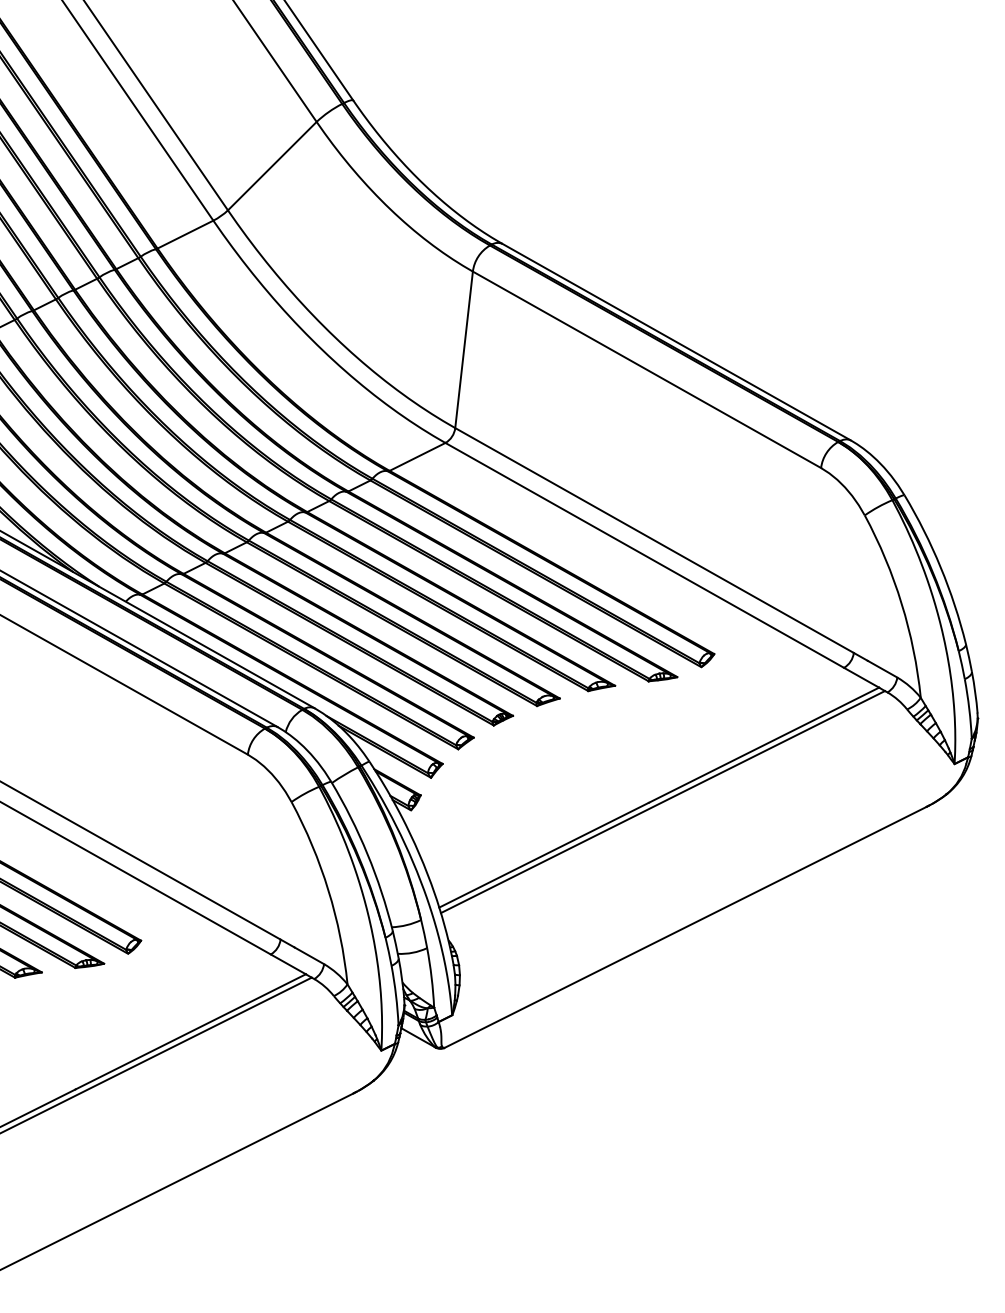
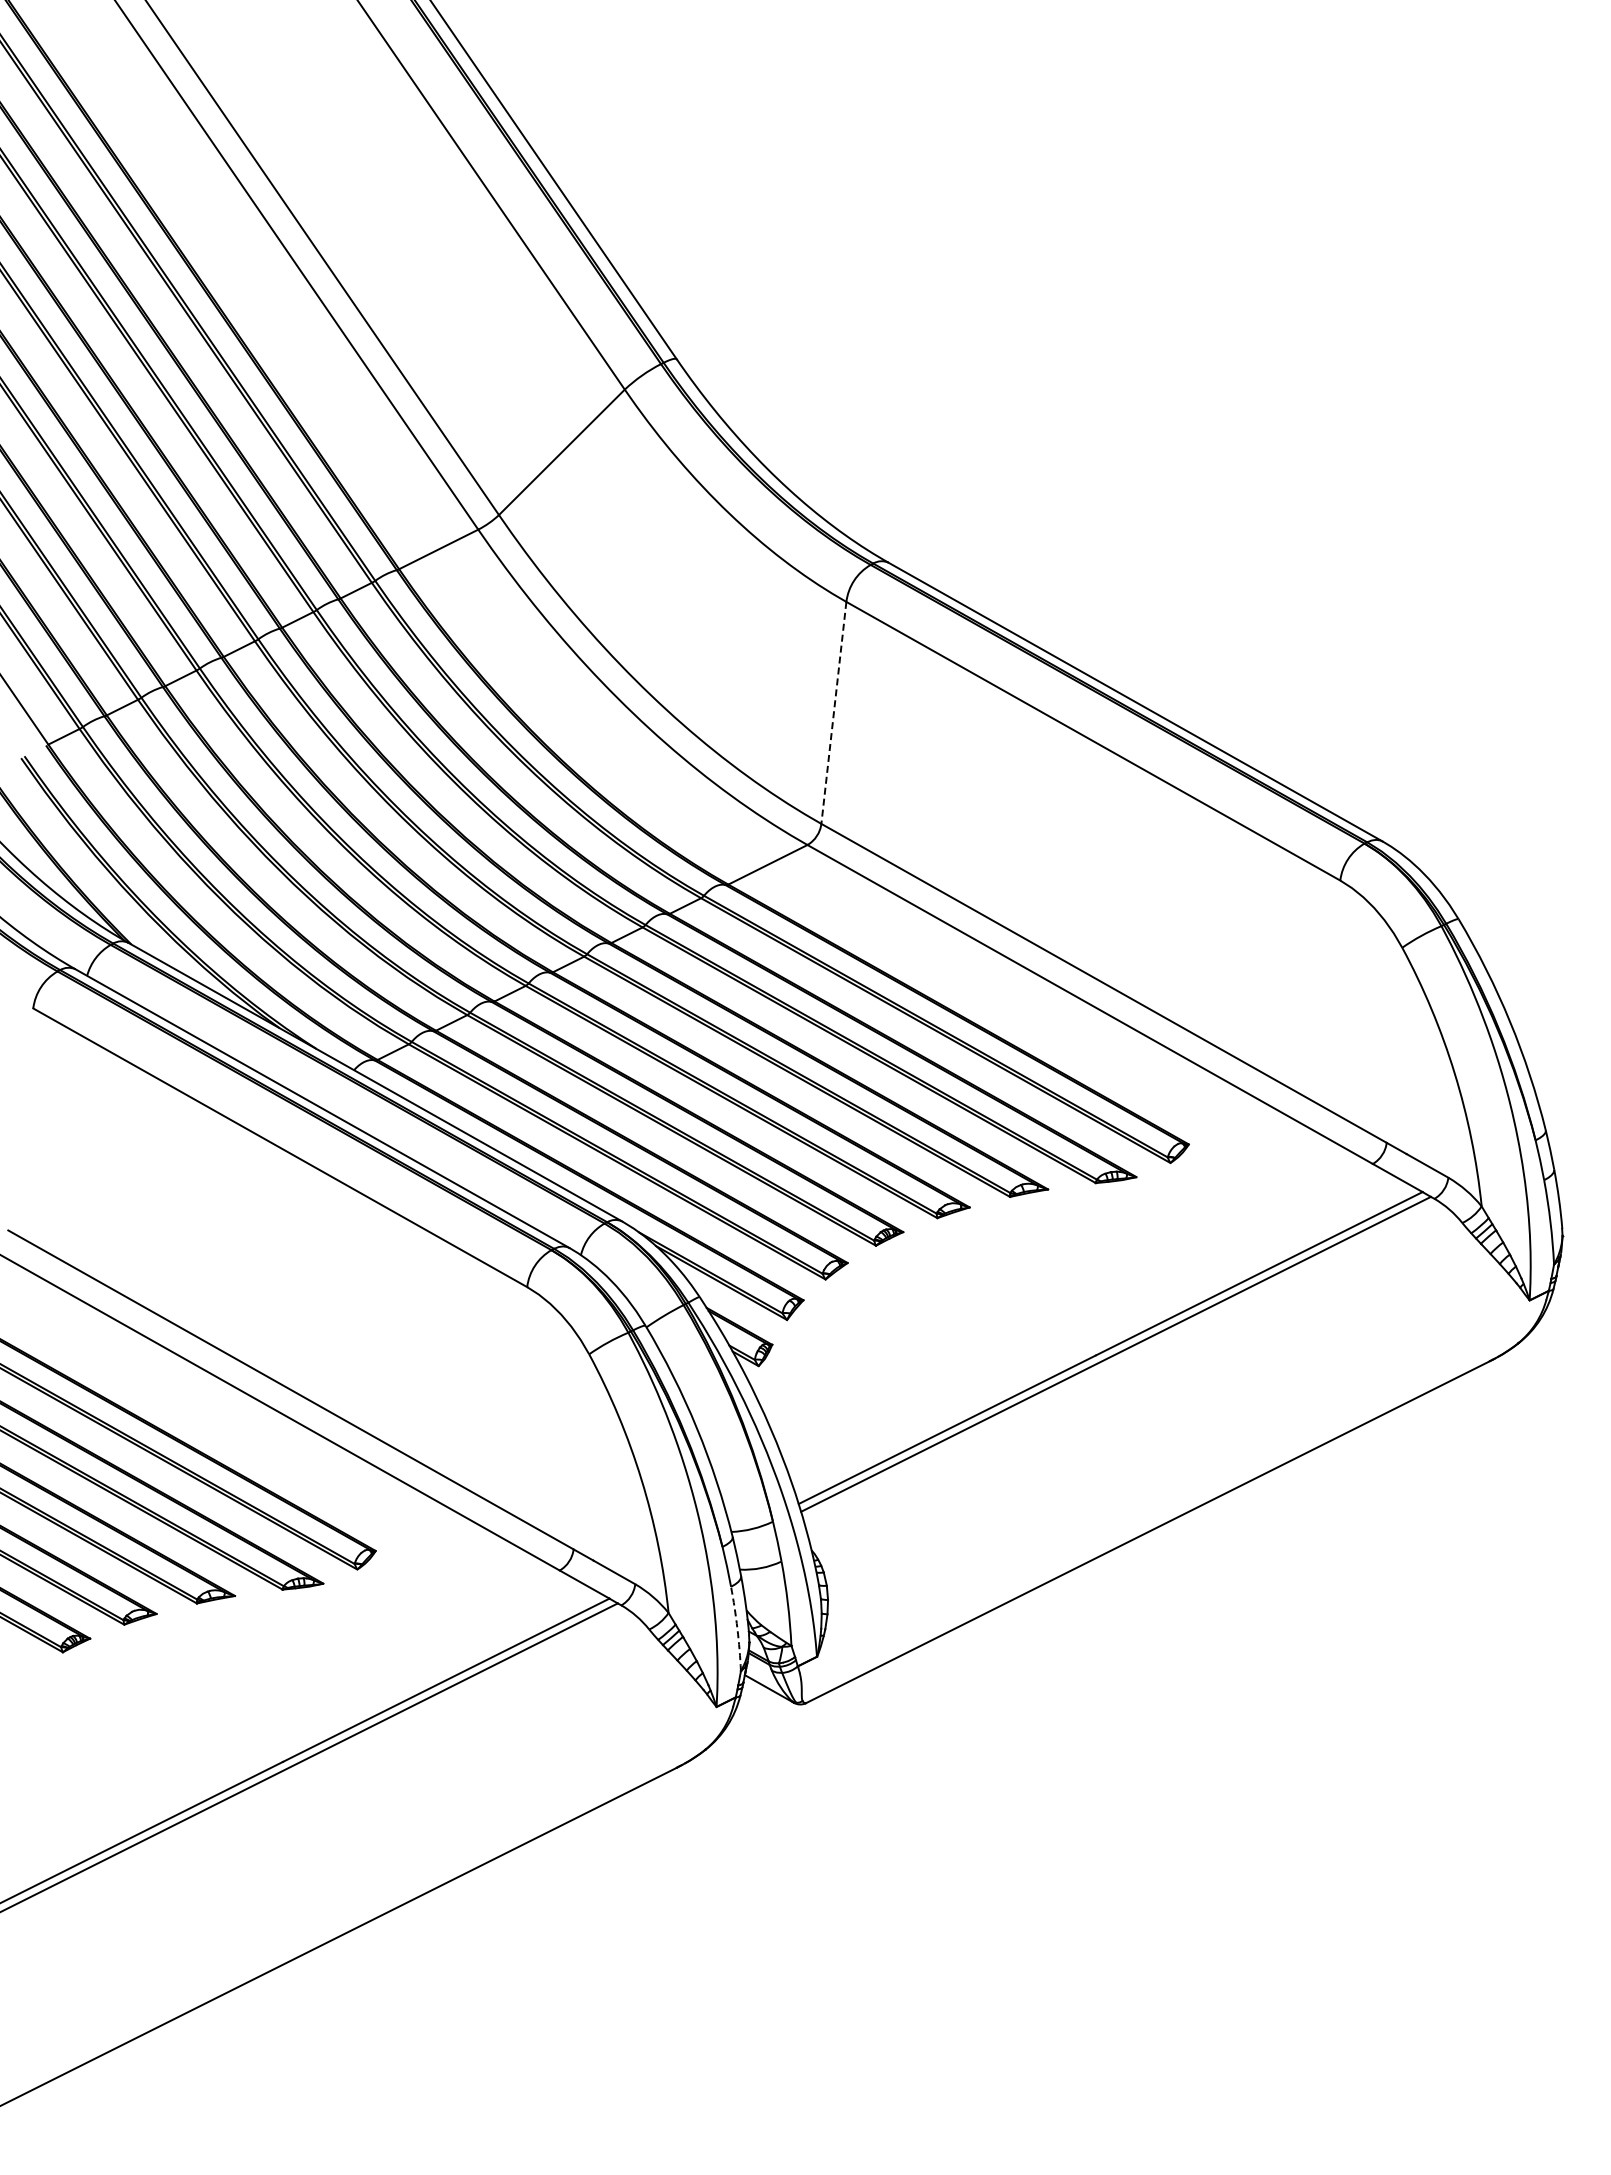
line: (463, 349) -> (833, 712), solid -> dashed
arc: (396, 995) -> (737, 1628), solid -> dashed

